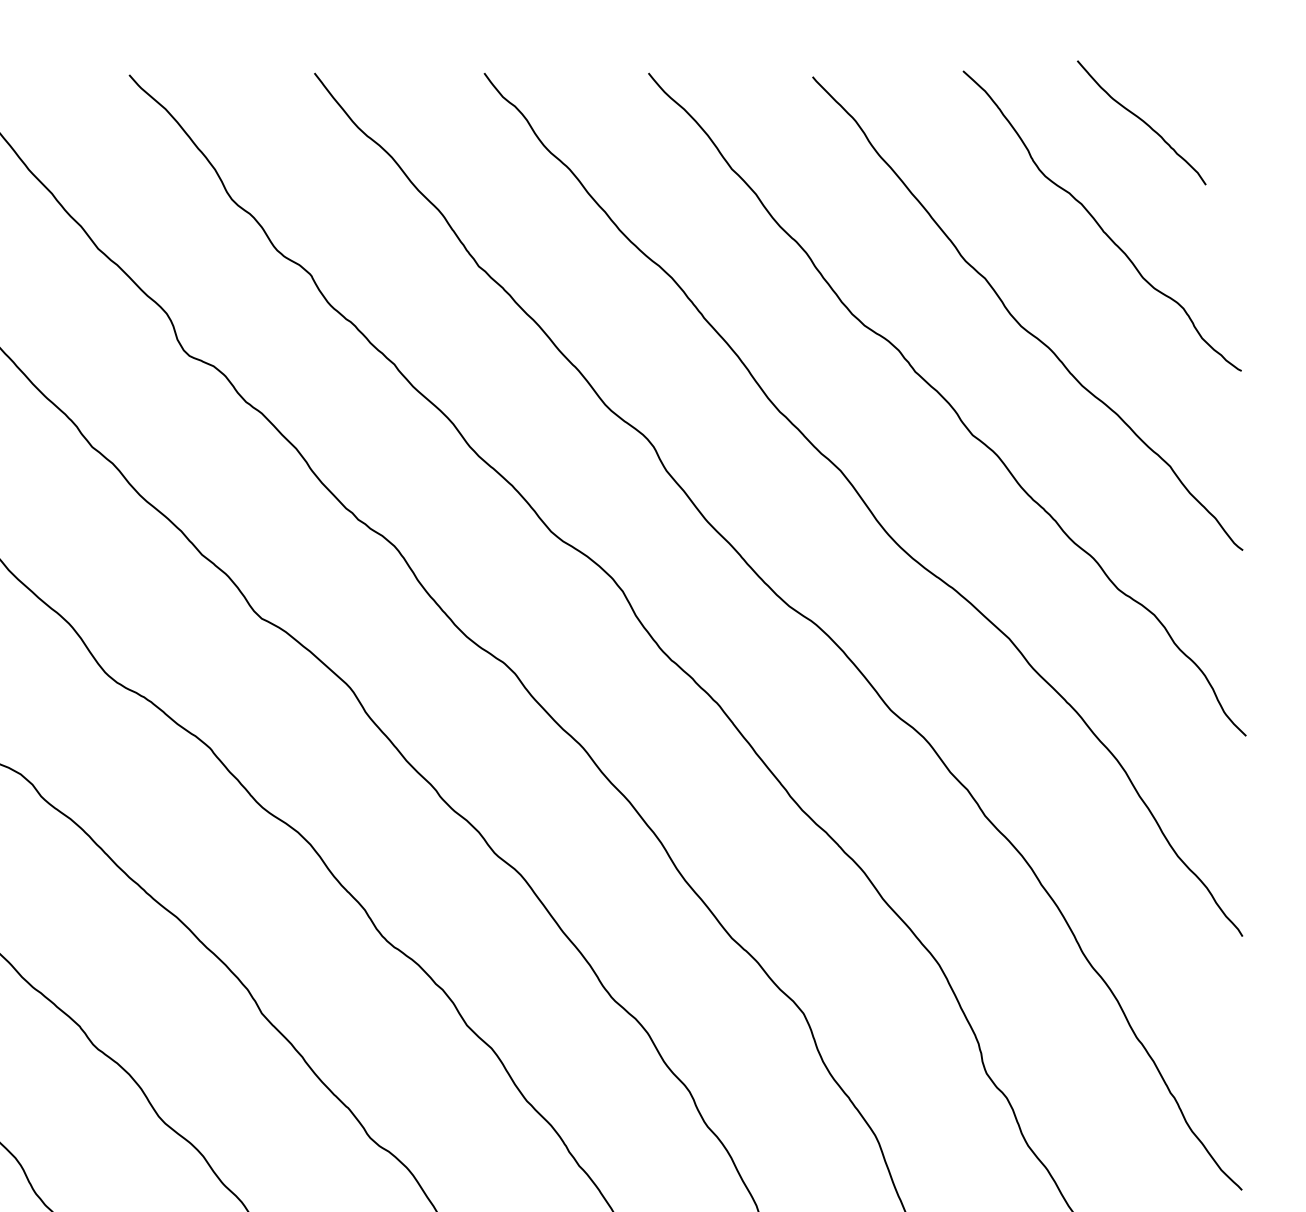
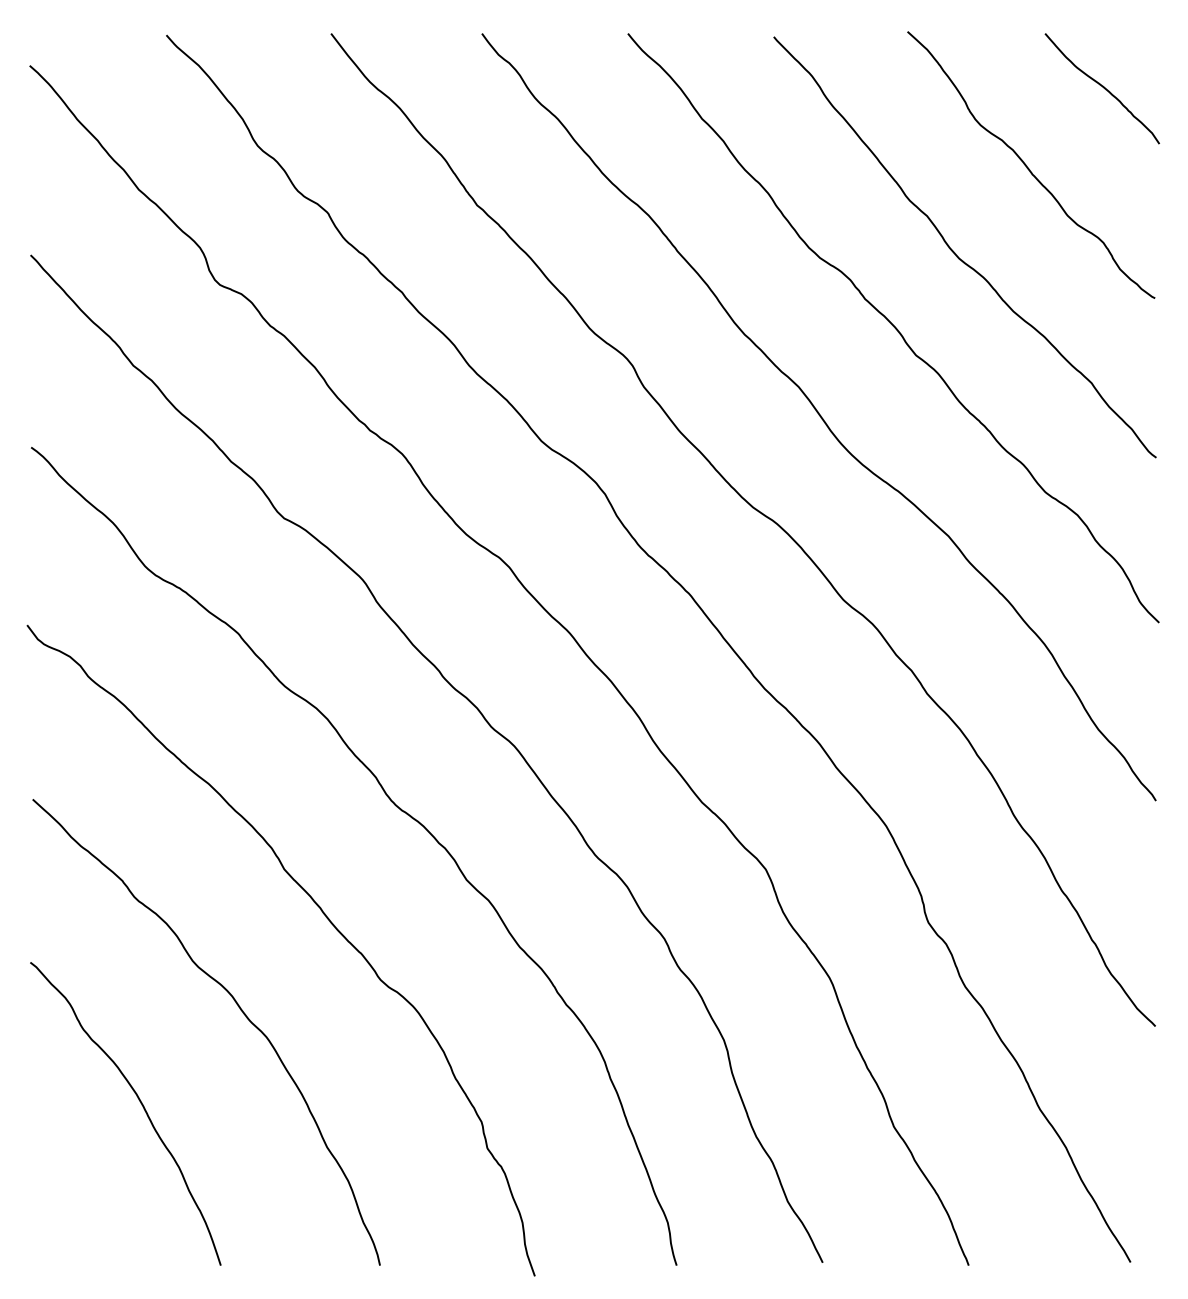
curve: (1141, 121) -> (1102, 87), moved

